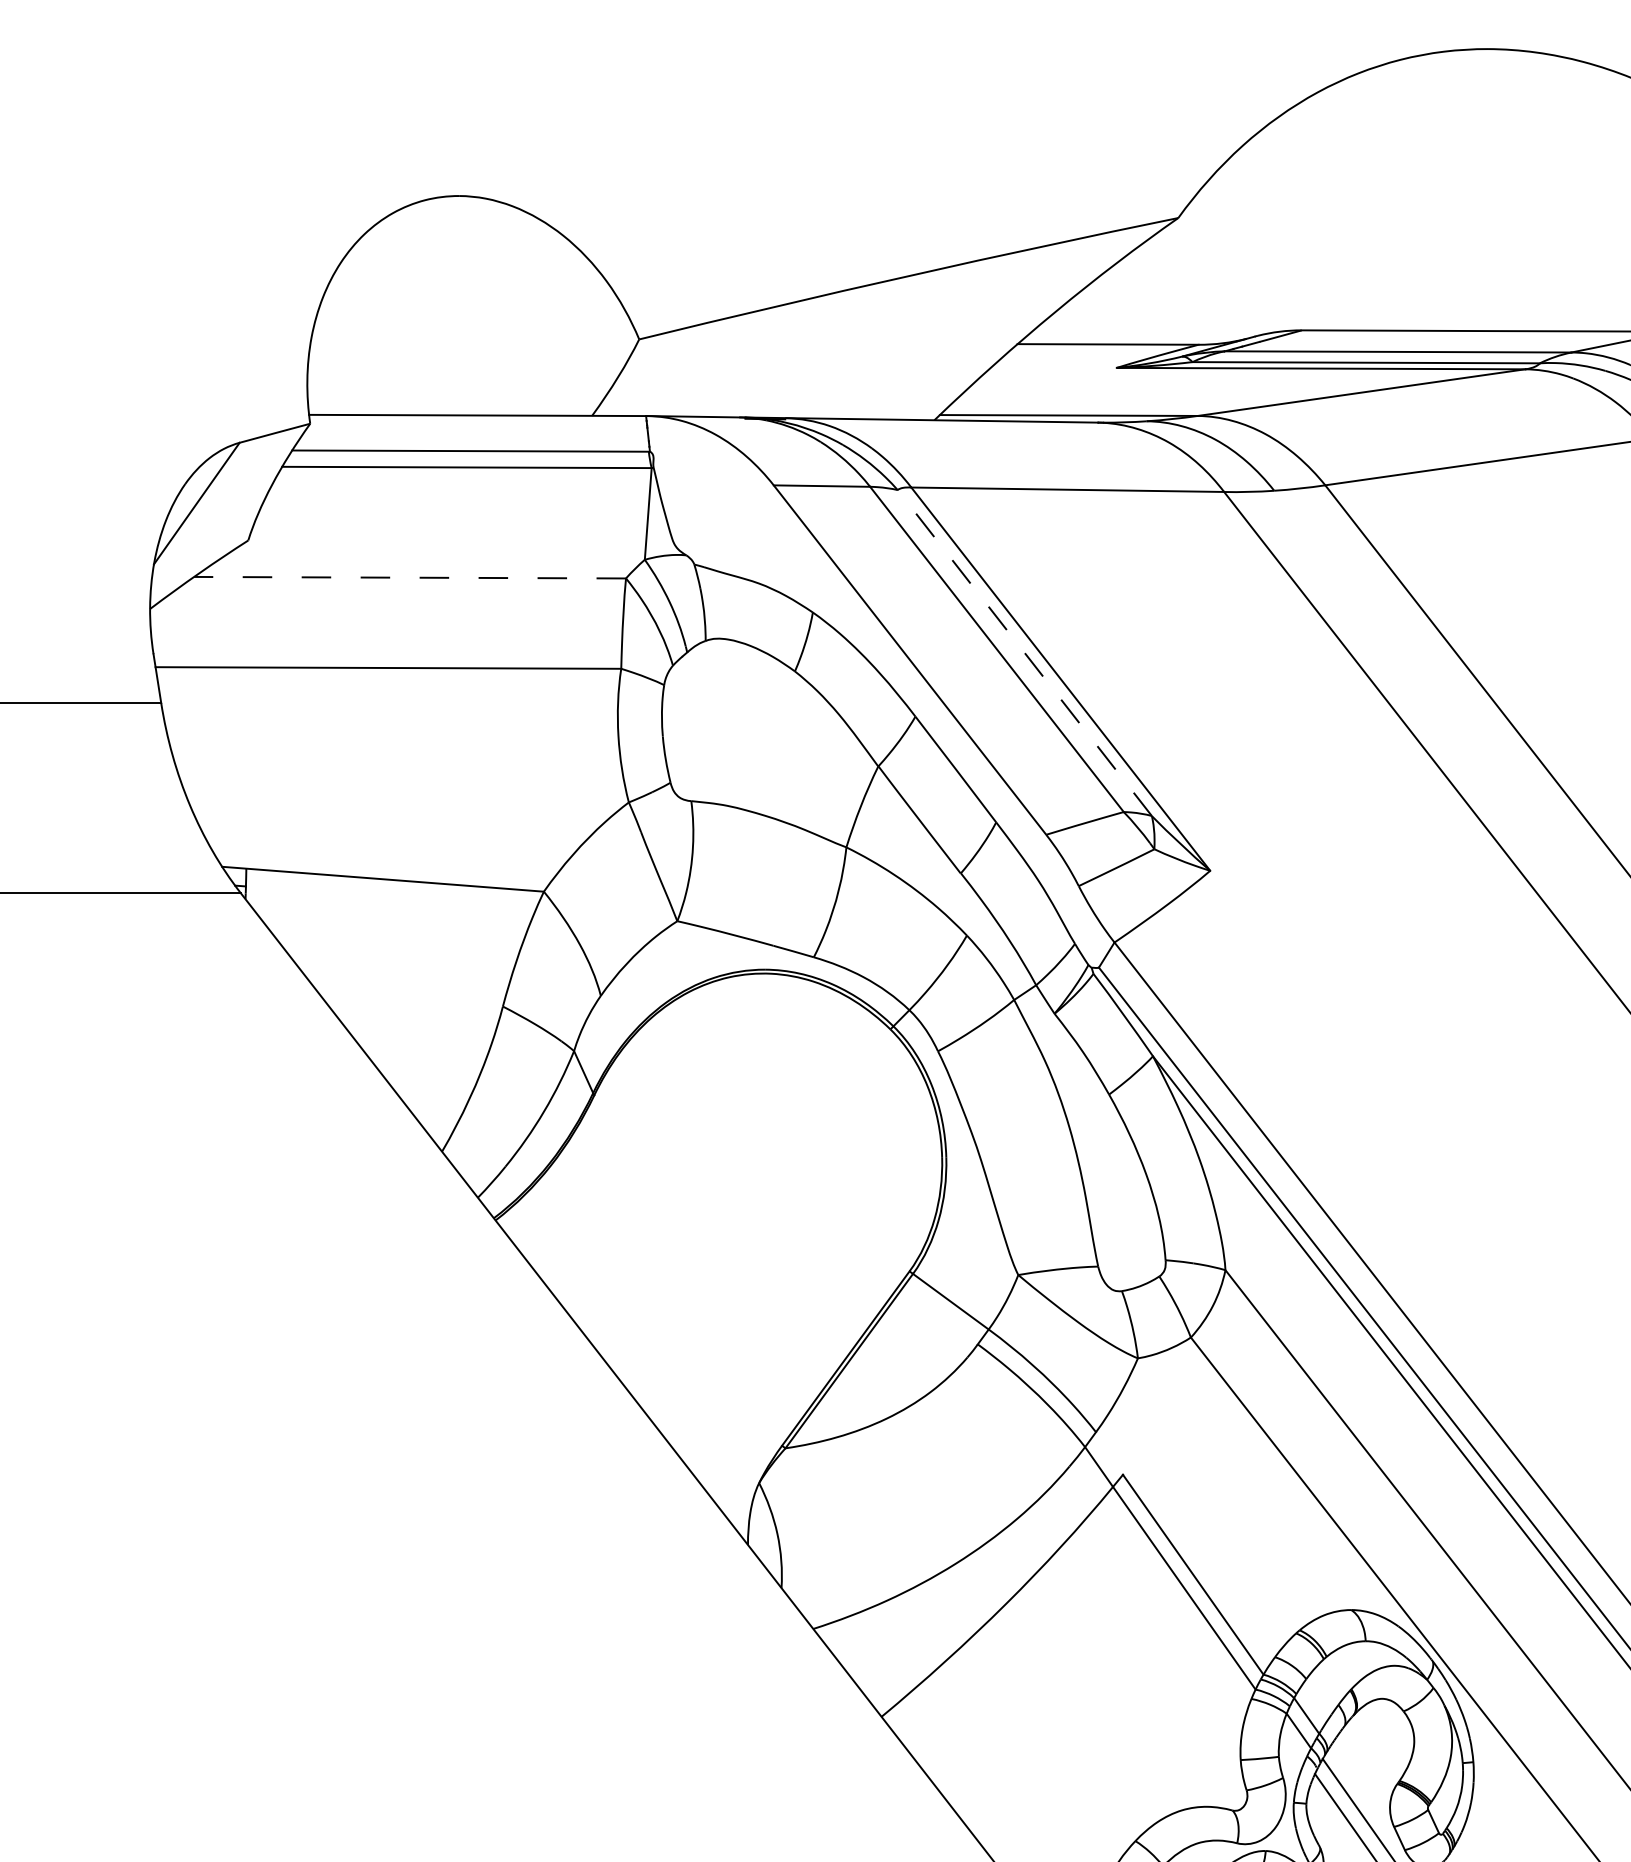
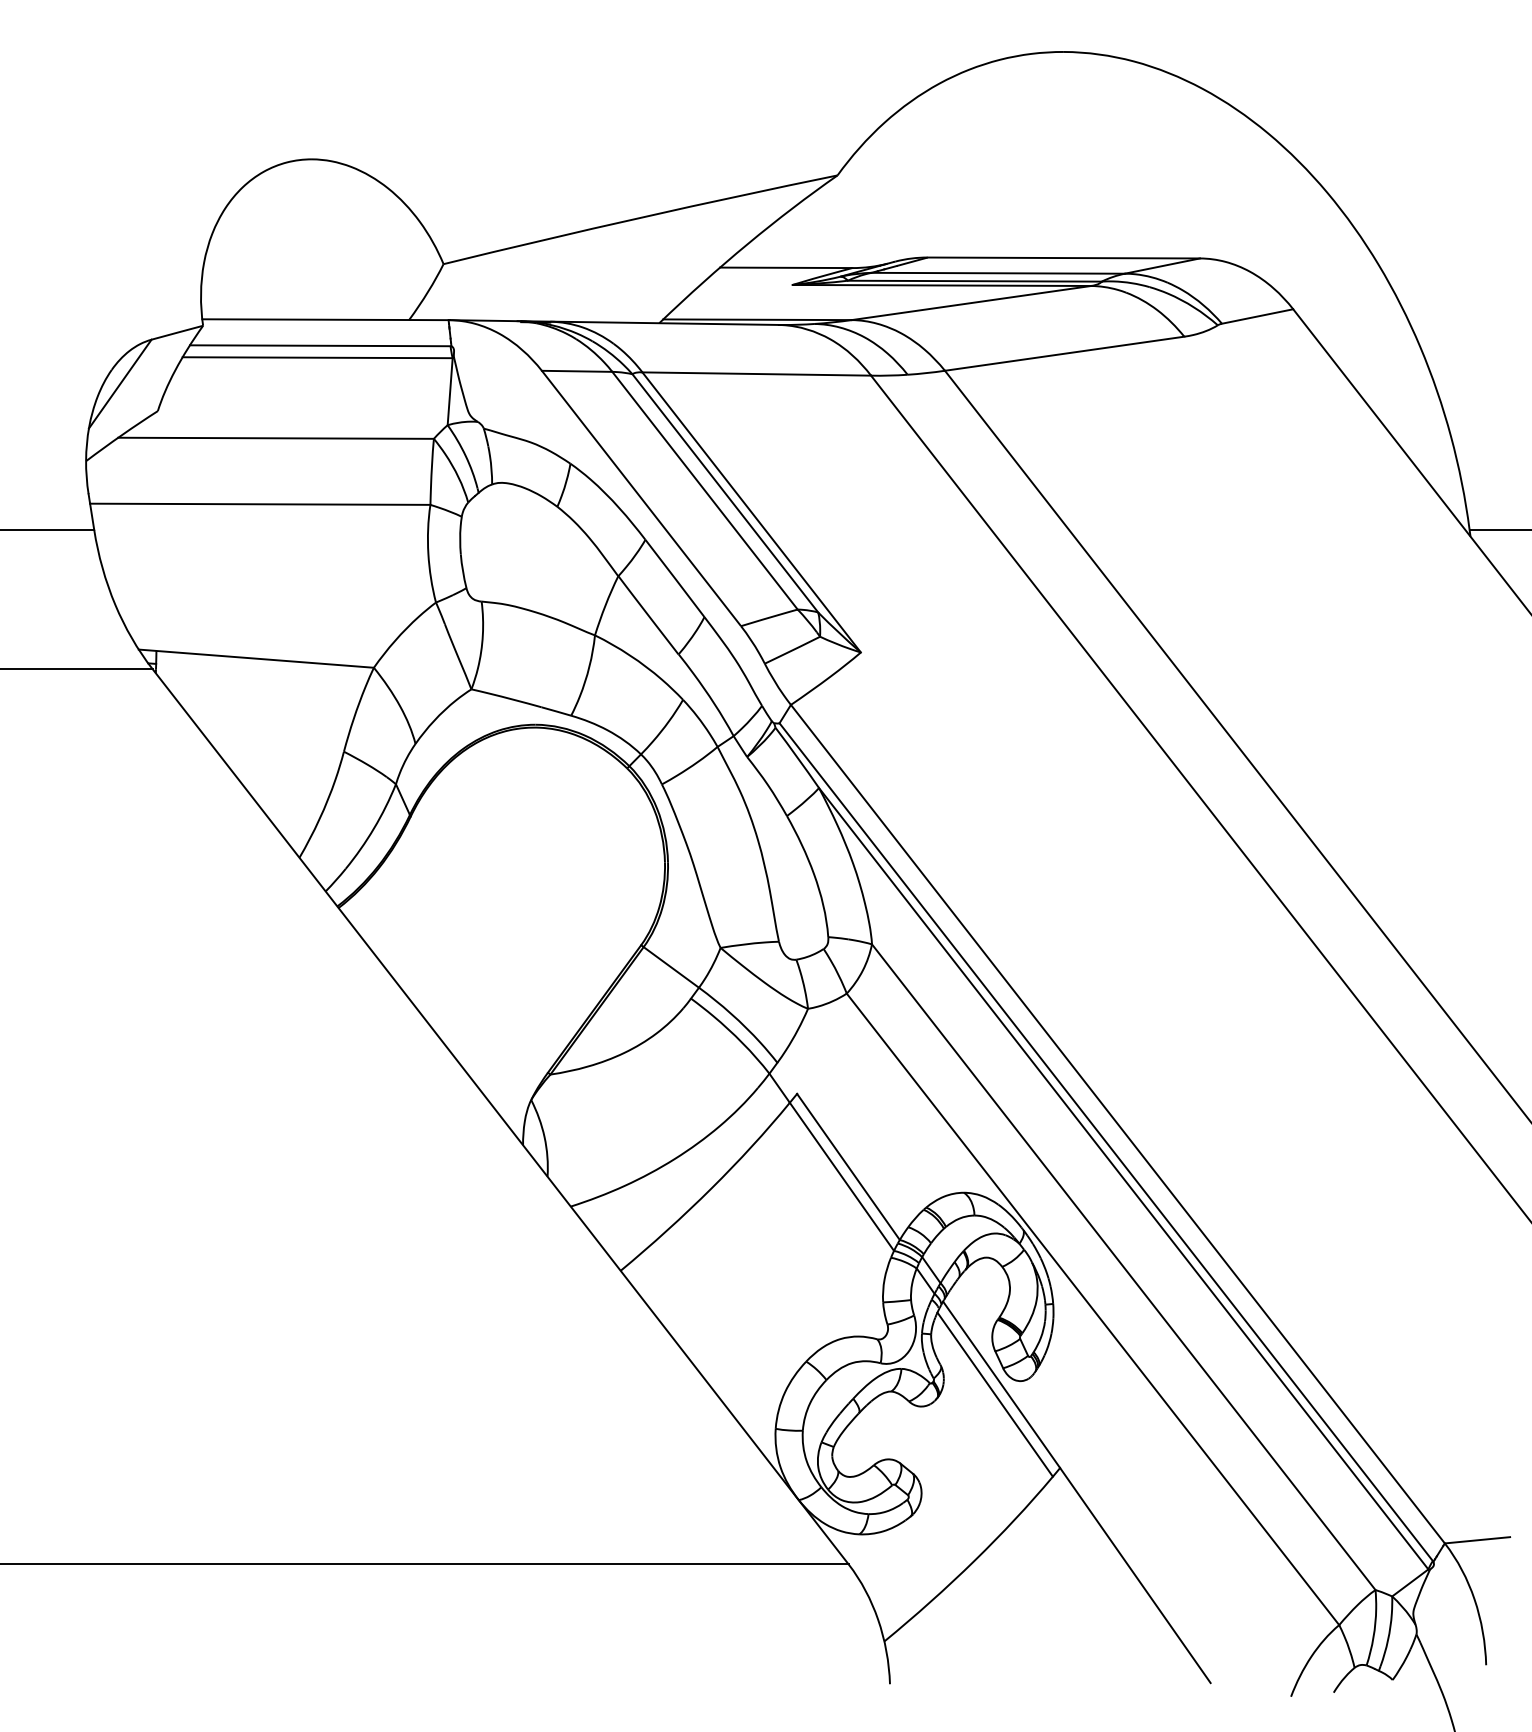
line: (410, 577) -> (276, 438), dashed -> solid
line: (1024, 651) -> (725, 492), dashed -> solid

